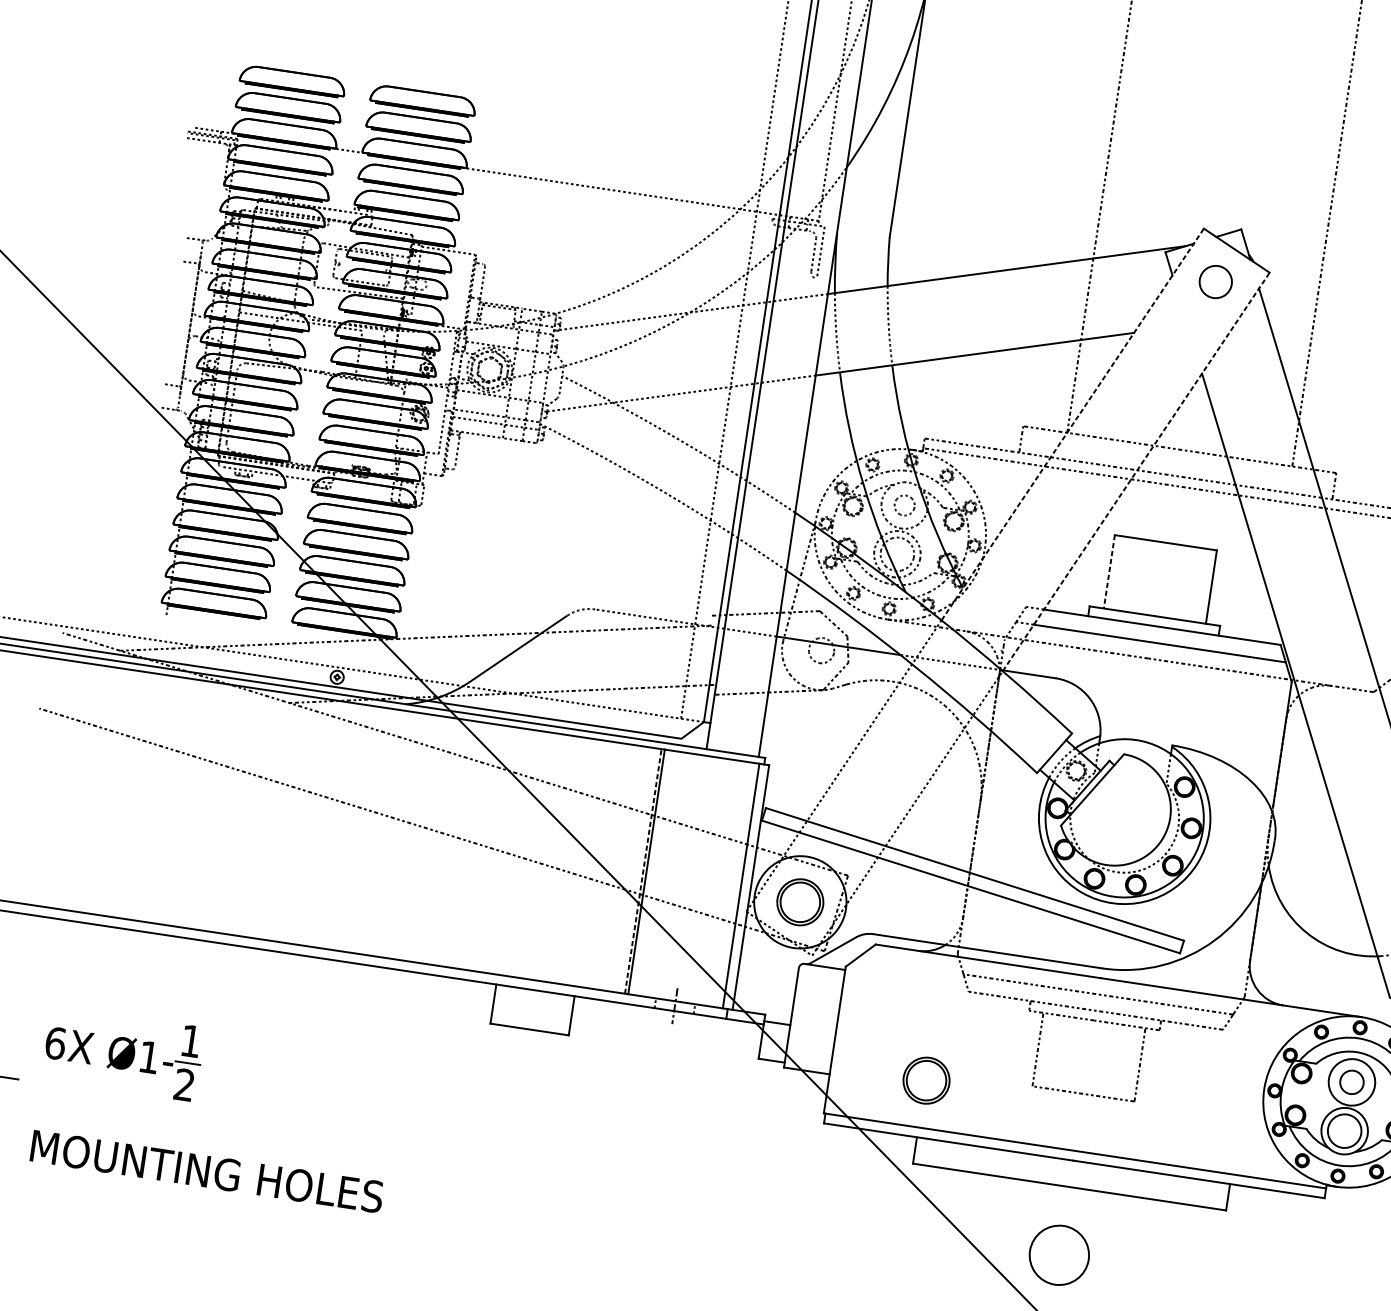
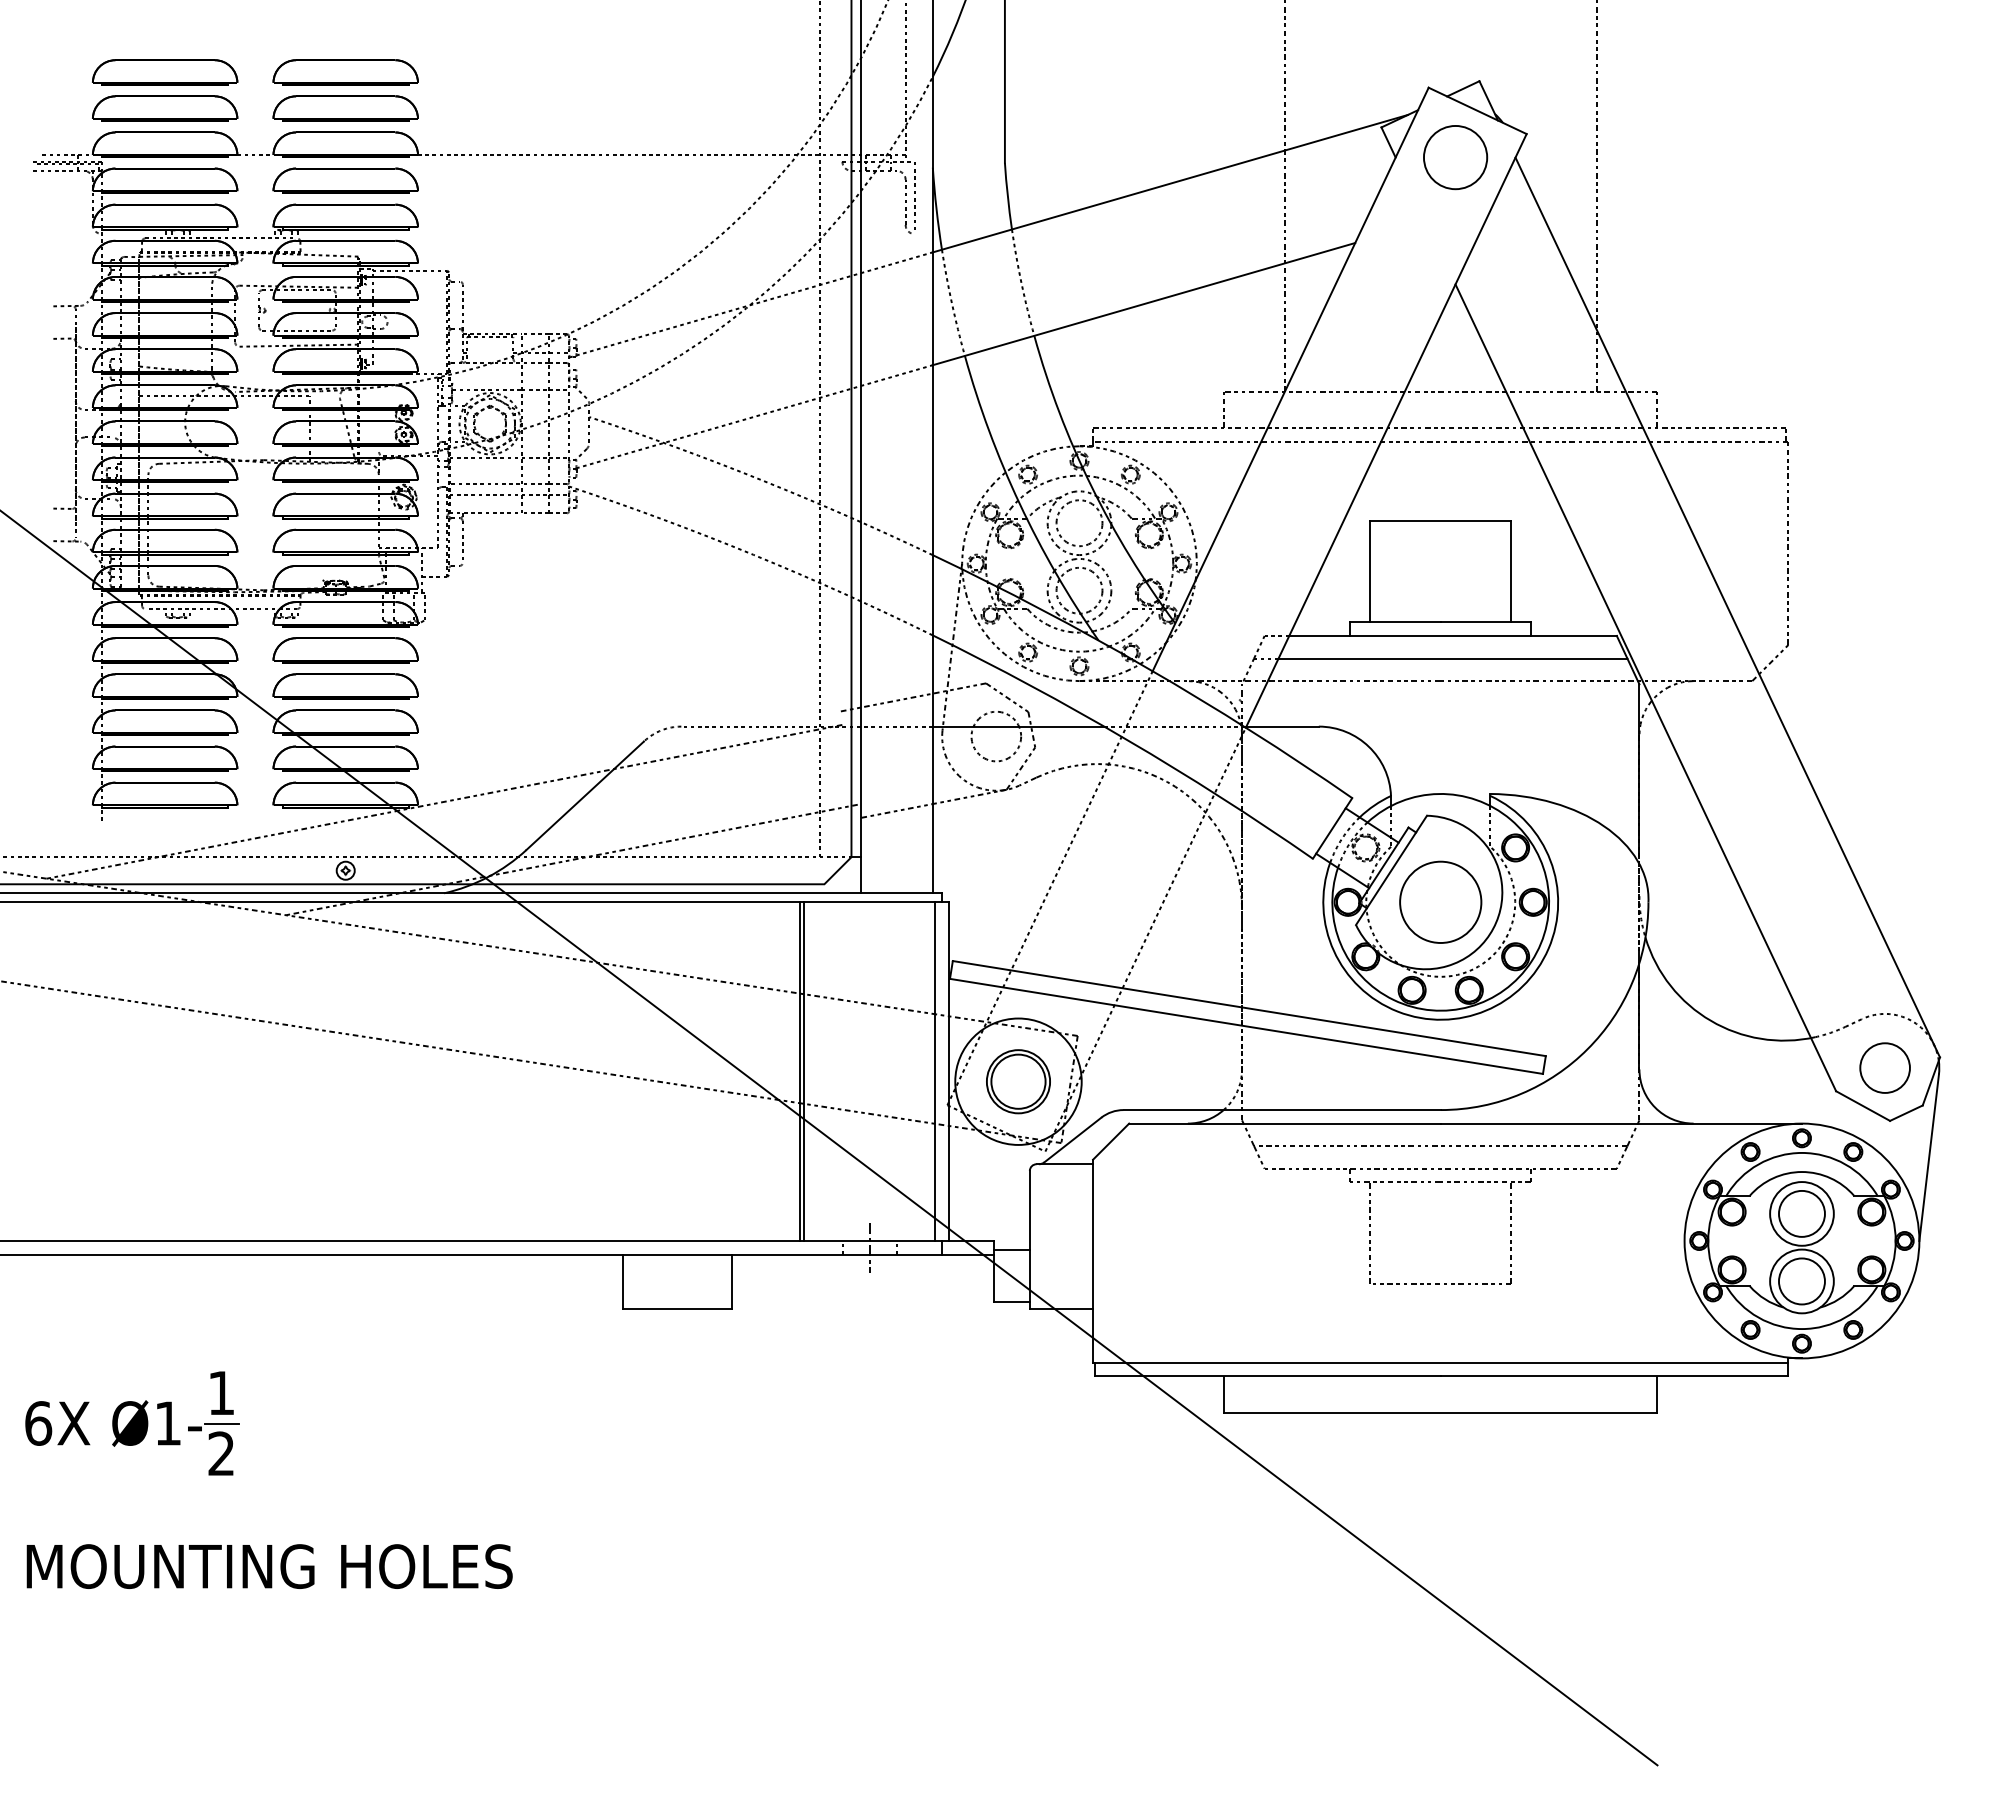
circle: (1215, 281) -> (1455, 157), size x1.43
line: (1072, 424) -> (1290, 379), dashed -> solid
line: (1136, 471) -> (1386, 430), dashed -> solid
circle: (904, 505) -> (1079, 523), size x1.67
line: (1109, 571) -> (1370, 571), dashed -> solid
circle: (821, 650) -> (996, 736), size x1.43
line: (643, 871) -> (799, 1071), dashed -> solid
part: (926, 1080) -> (1225, 1297), removed
circle: (1351, 1082) -> (1801, 1213), size x1.43
circle: (1059, 1254) -> (1440, 901), moved

